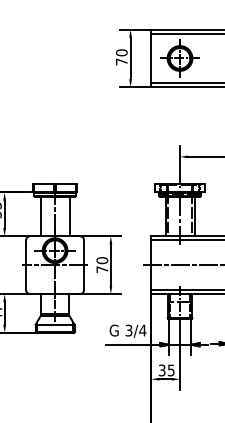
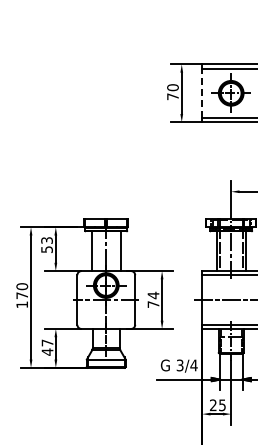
line: (151, 58) -> (202, 93), solid -> dashed
text: (102, 260) -> (153, 295), 70 -> 74
text: (162, 370) -> (213, 405), 35 -> 25

